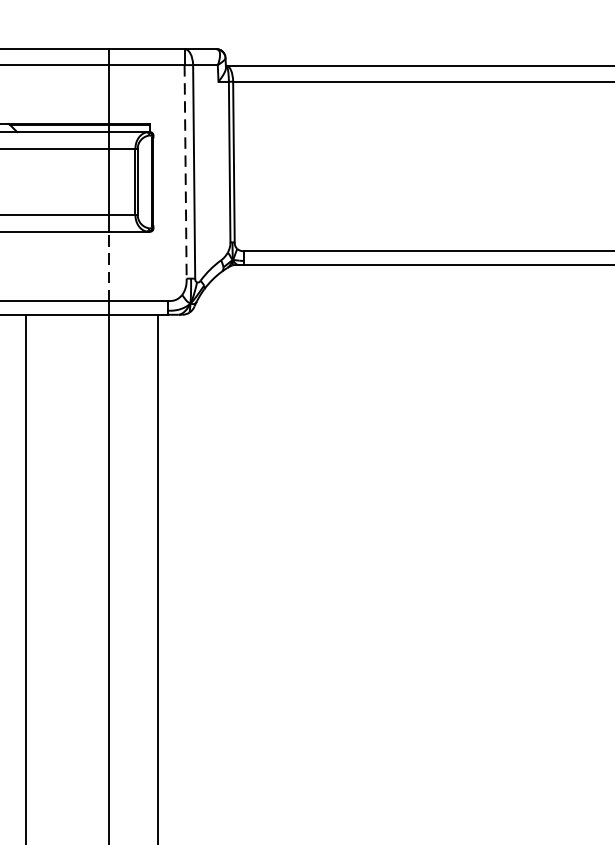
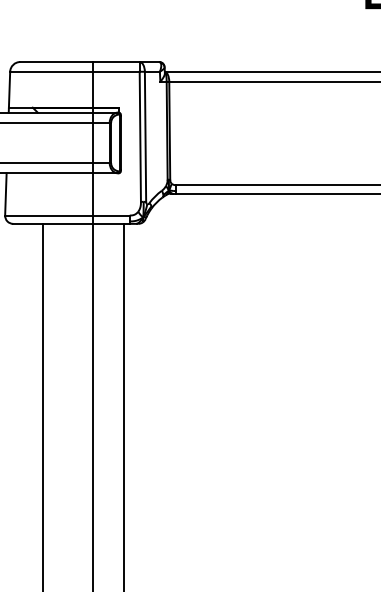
line: (185, 172) -> (140, 137), dashed -> solid
line: (108, 264) -> (93, 193), dashed -> solid

